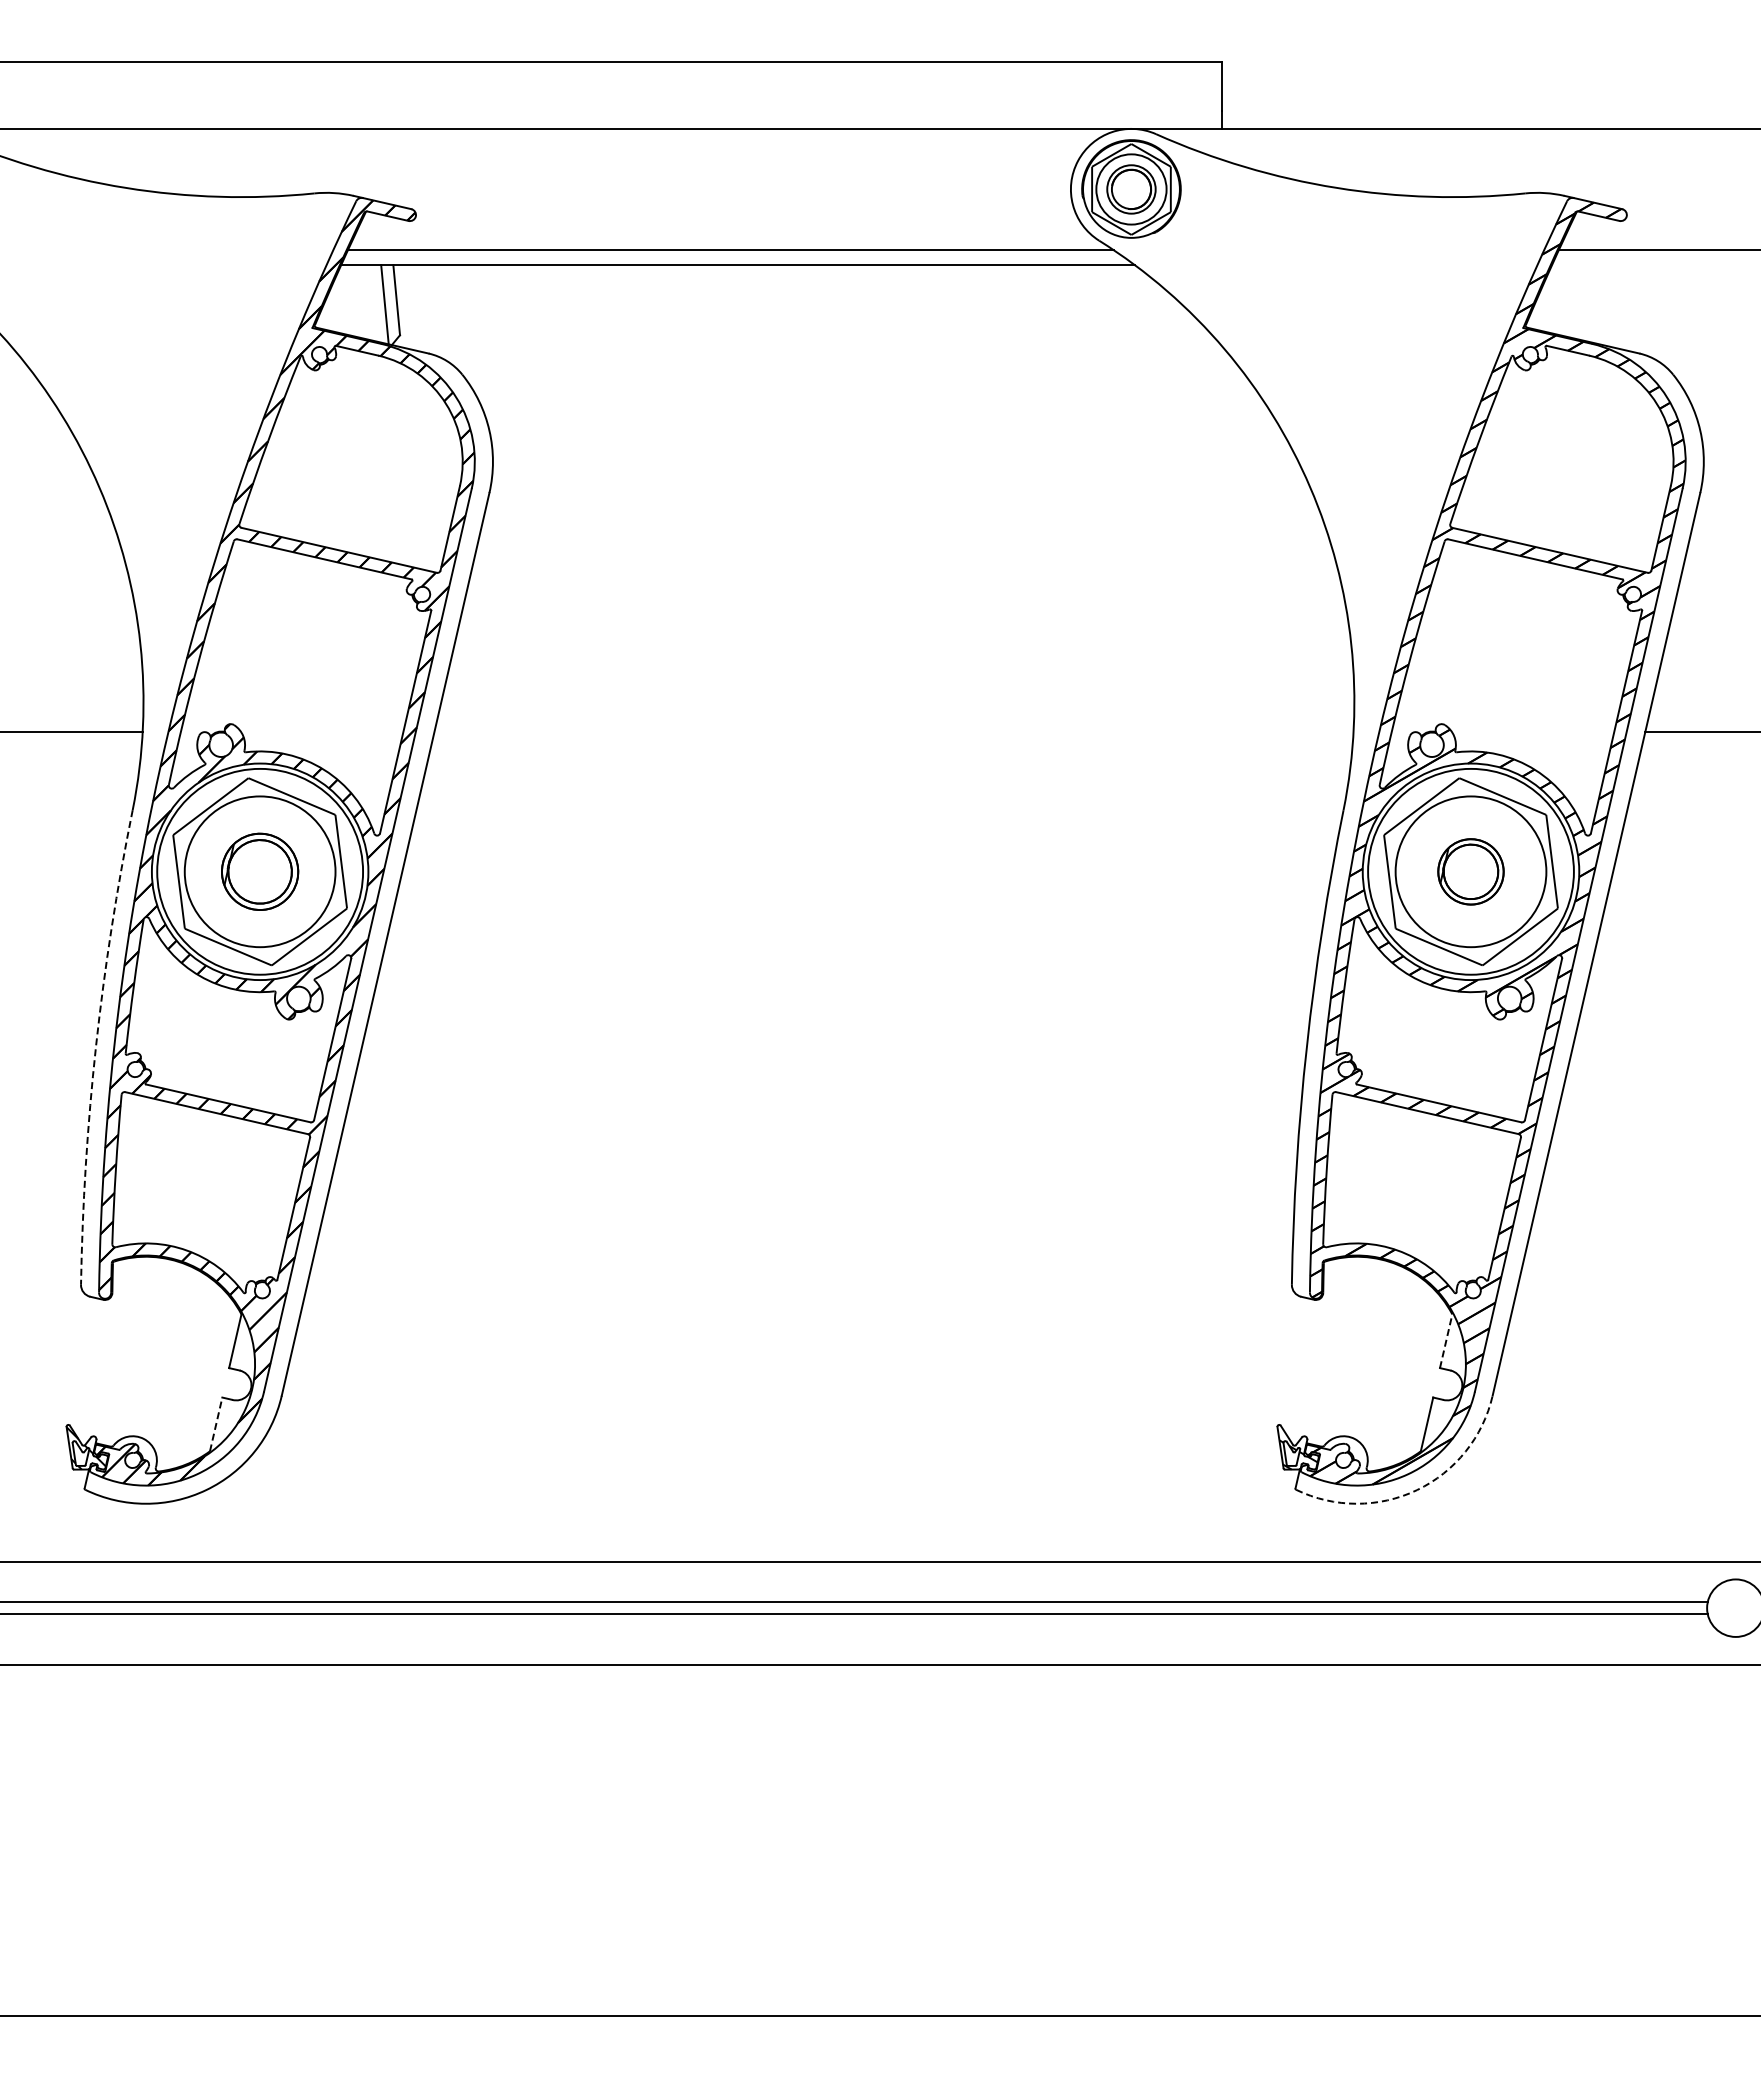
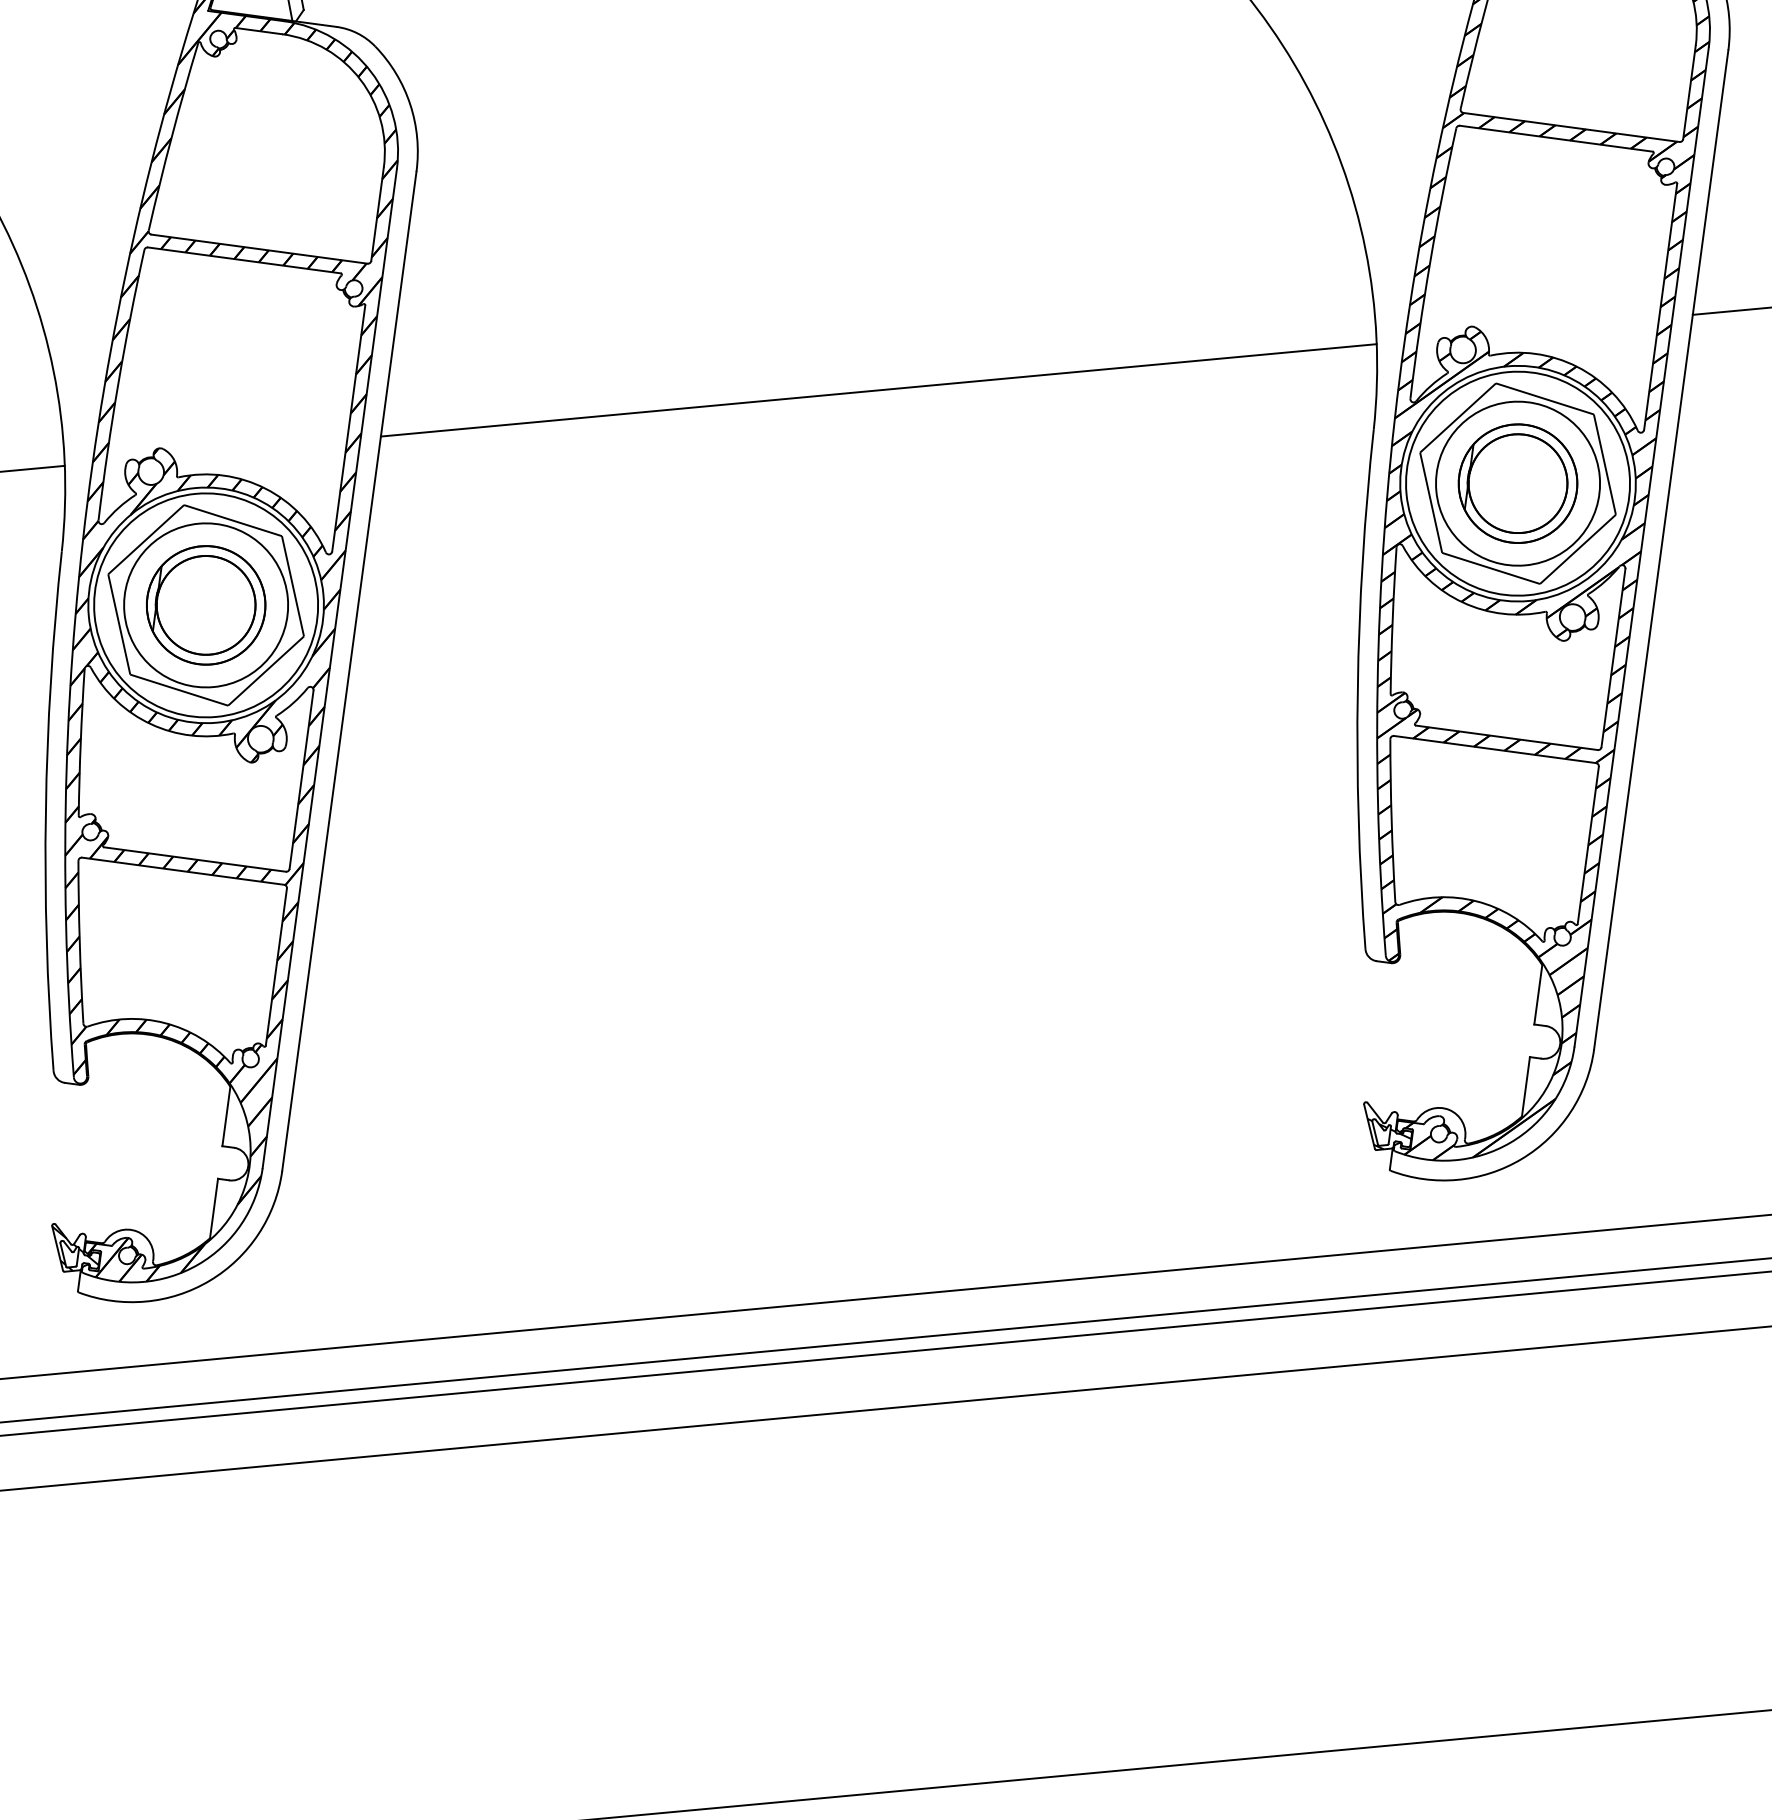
line: (893, 732) -> (878, 390), added
part: (259, 871) -> (205, 605), size x1.43
part: (1470, 871) -> (1517, 483), size x1.67
arc: (96, 1046) -> (46, 811), dashed -> solid
line: (1446, 1341) -> (1538, 995), dashed -> solid
line: (216, 1424) -> (214, 1208), dashed -> solid
arc: (1417, 1490) -> (1522, 1159), dashed -> solid

